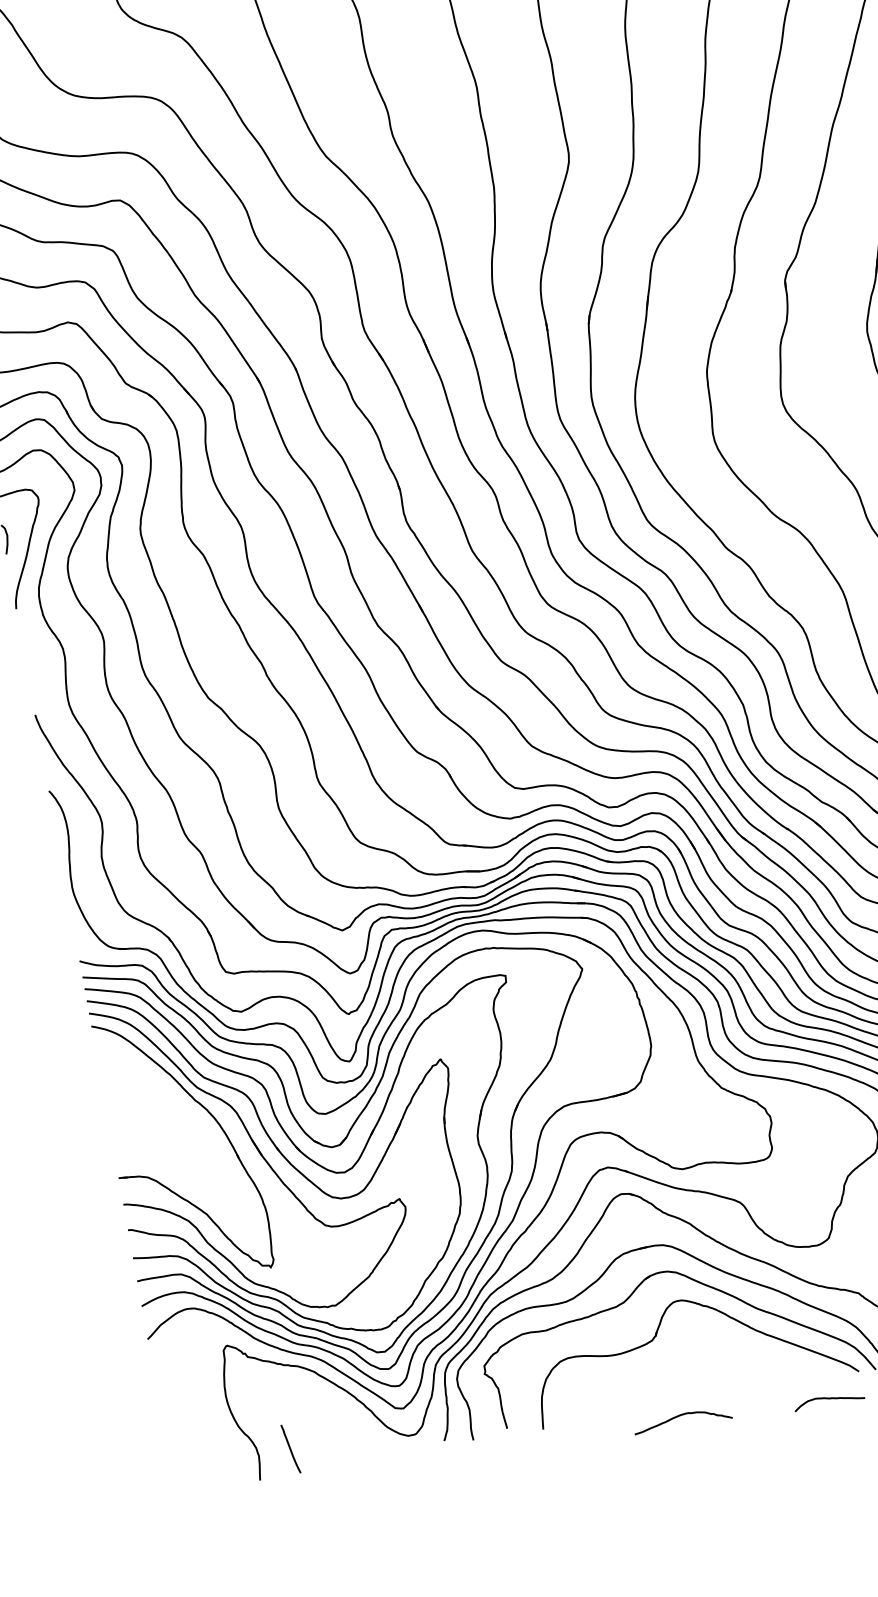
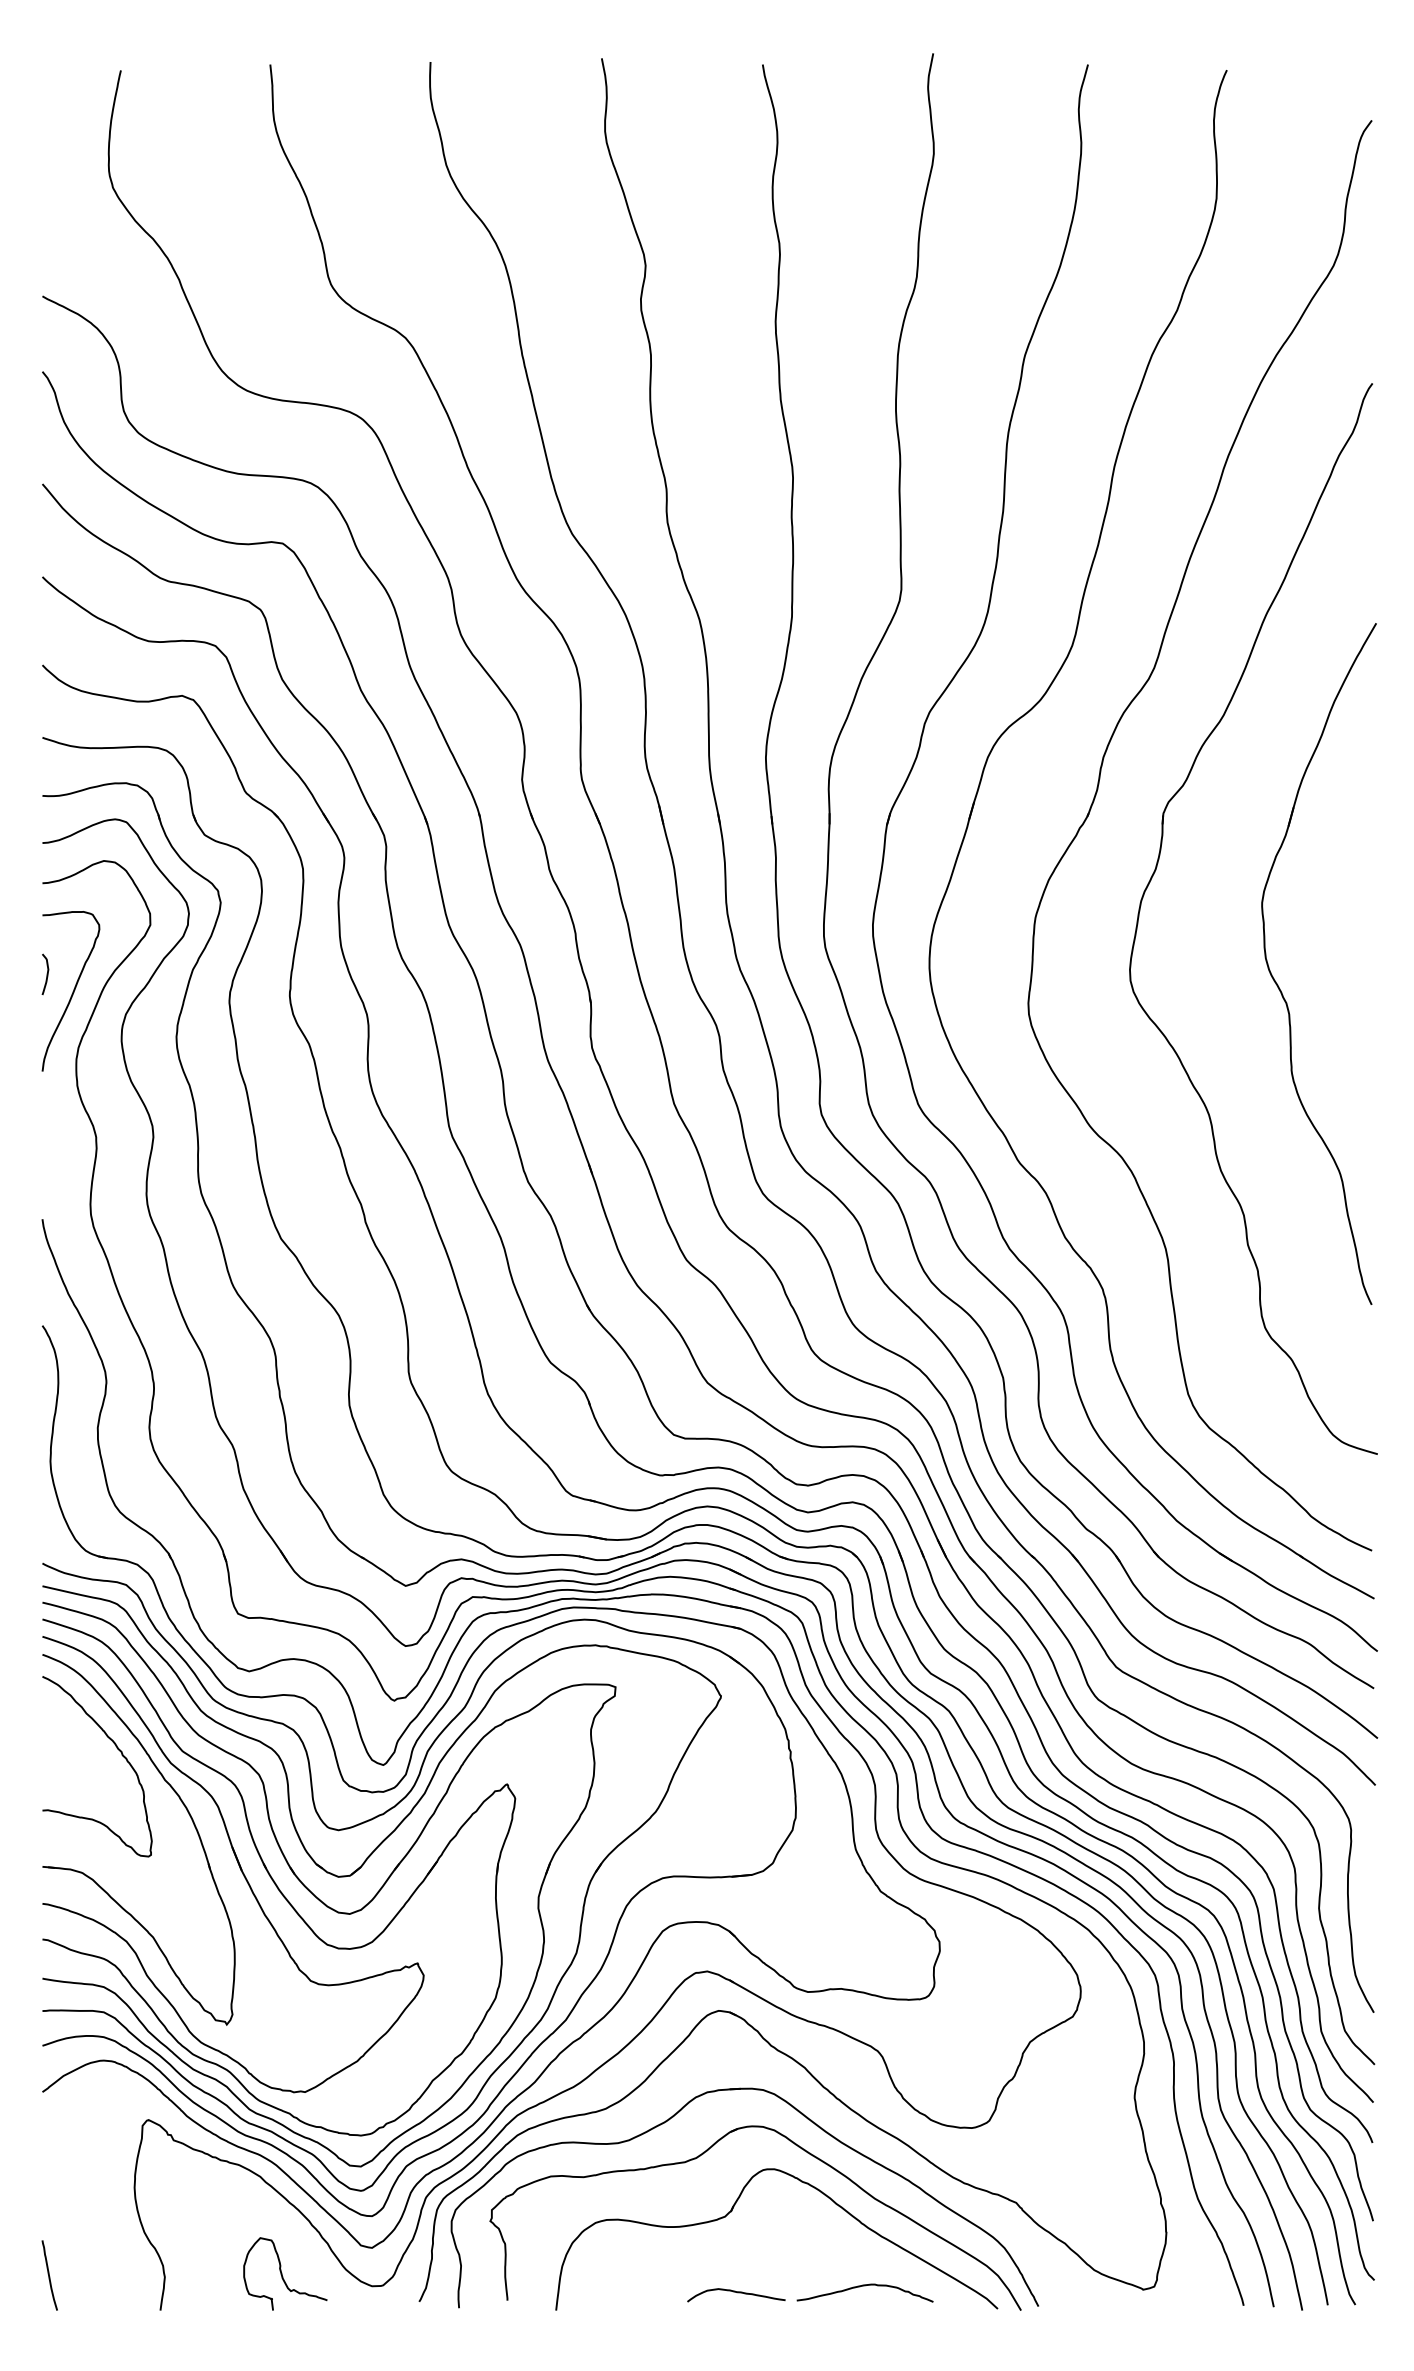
curve: (156, 1084) -> (116, 1748), added
curve: (829, 1399) -> (737, 2293), moved
curve: (681, 1415) -> (864, 2286), moved
curve: (342, 1438) -> (282, 2273), added
curve: (290, 1449) -> (49, 2275), moved

